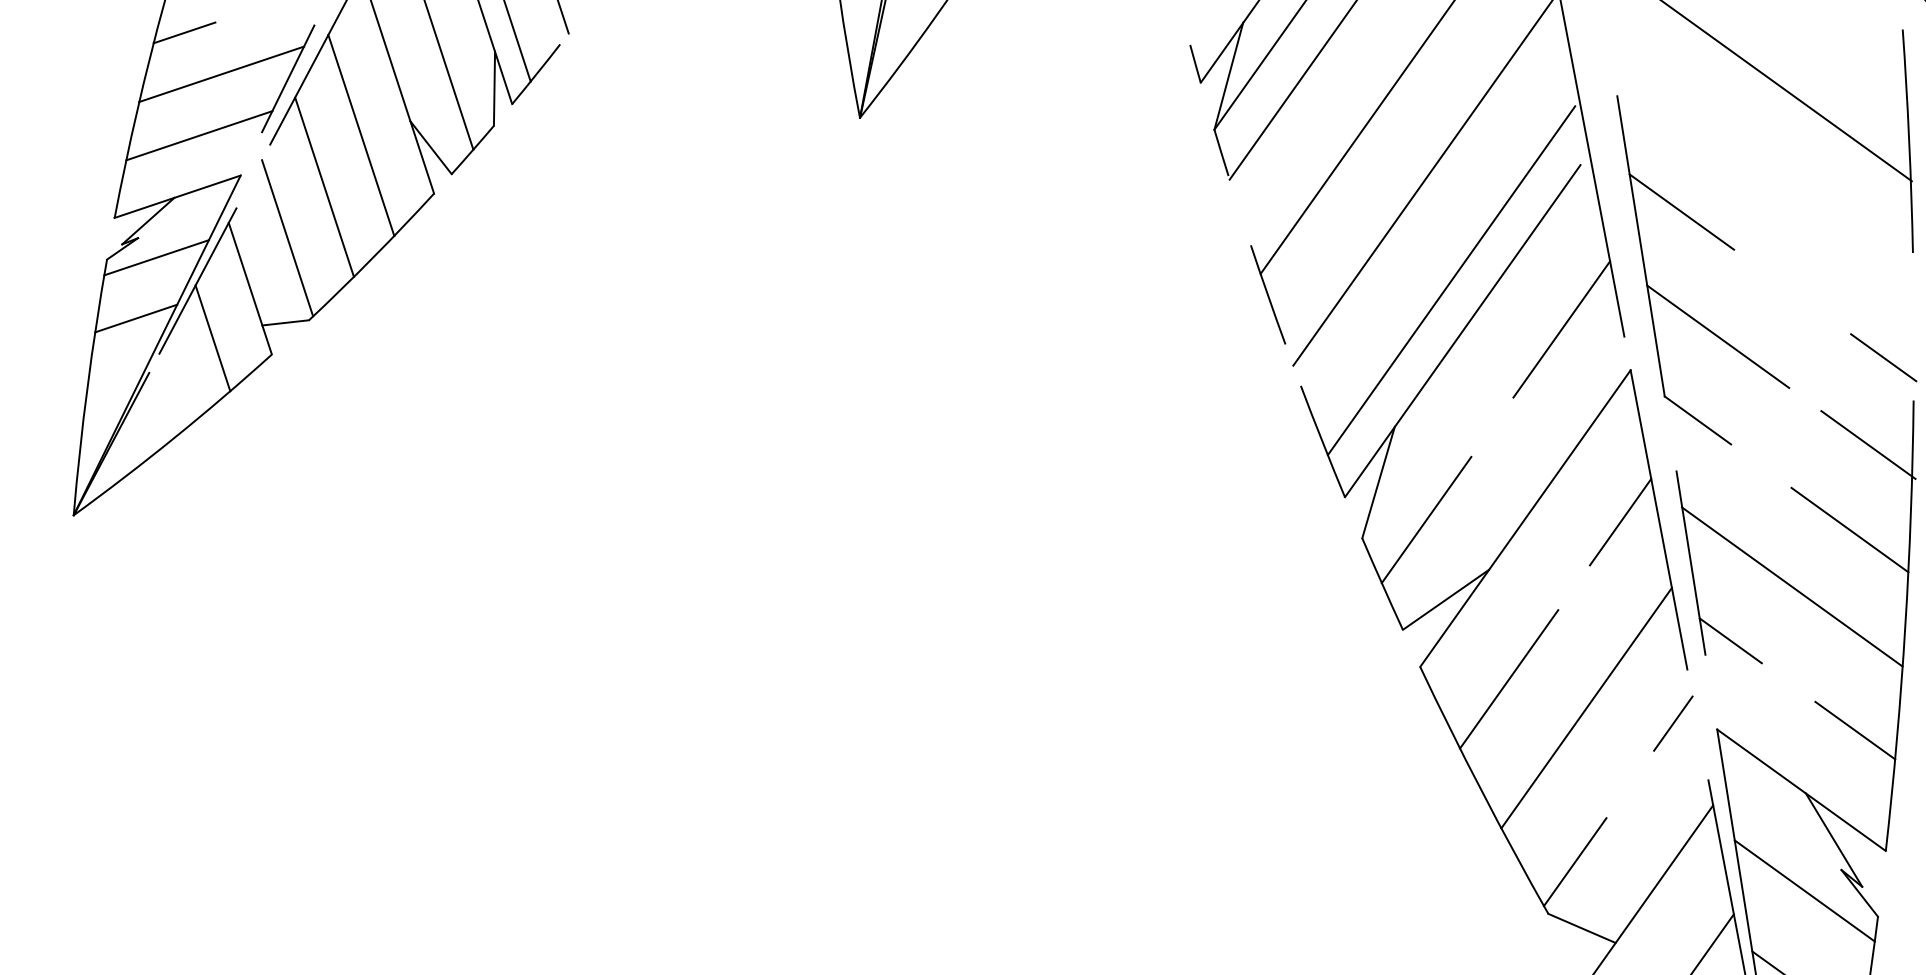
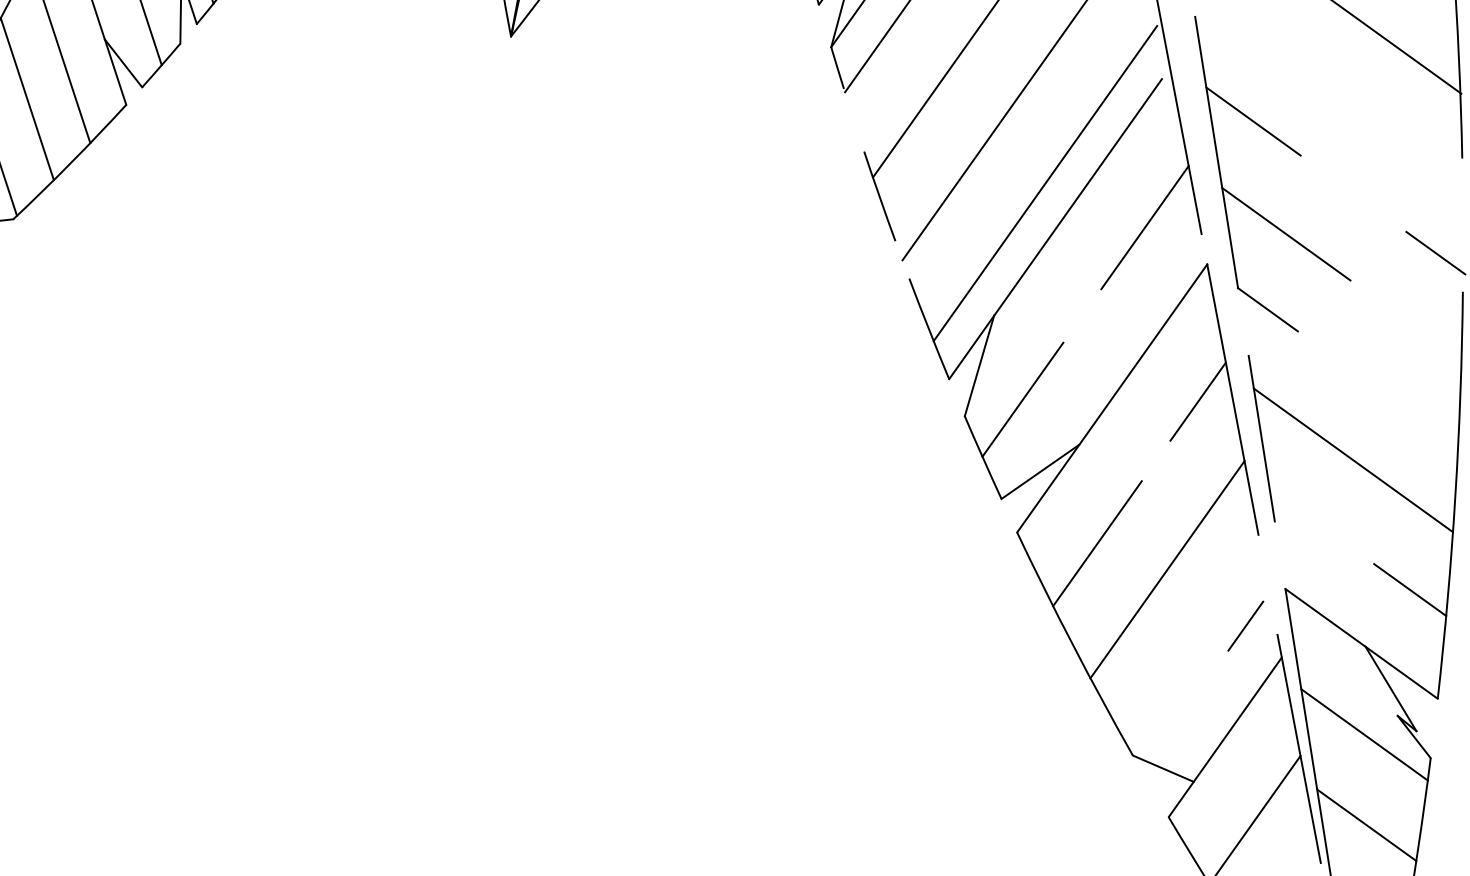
line: (1868, 444) -> (1422, 331), removed
line: (1849, 529) -> (1404, 408), removed
line: (1730, 640) -> (1297, 508), removed
line: (1673, 723) -> (1245, 626), moved
line: (1574, 862) -> (1156, 709), removed

